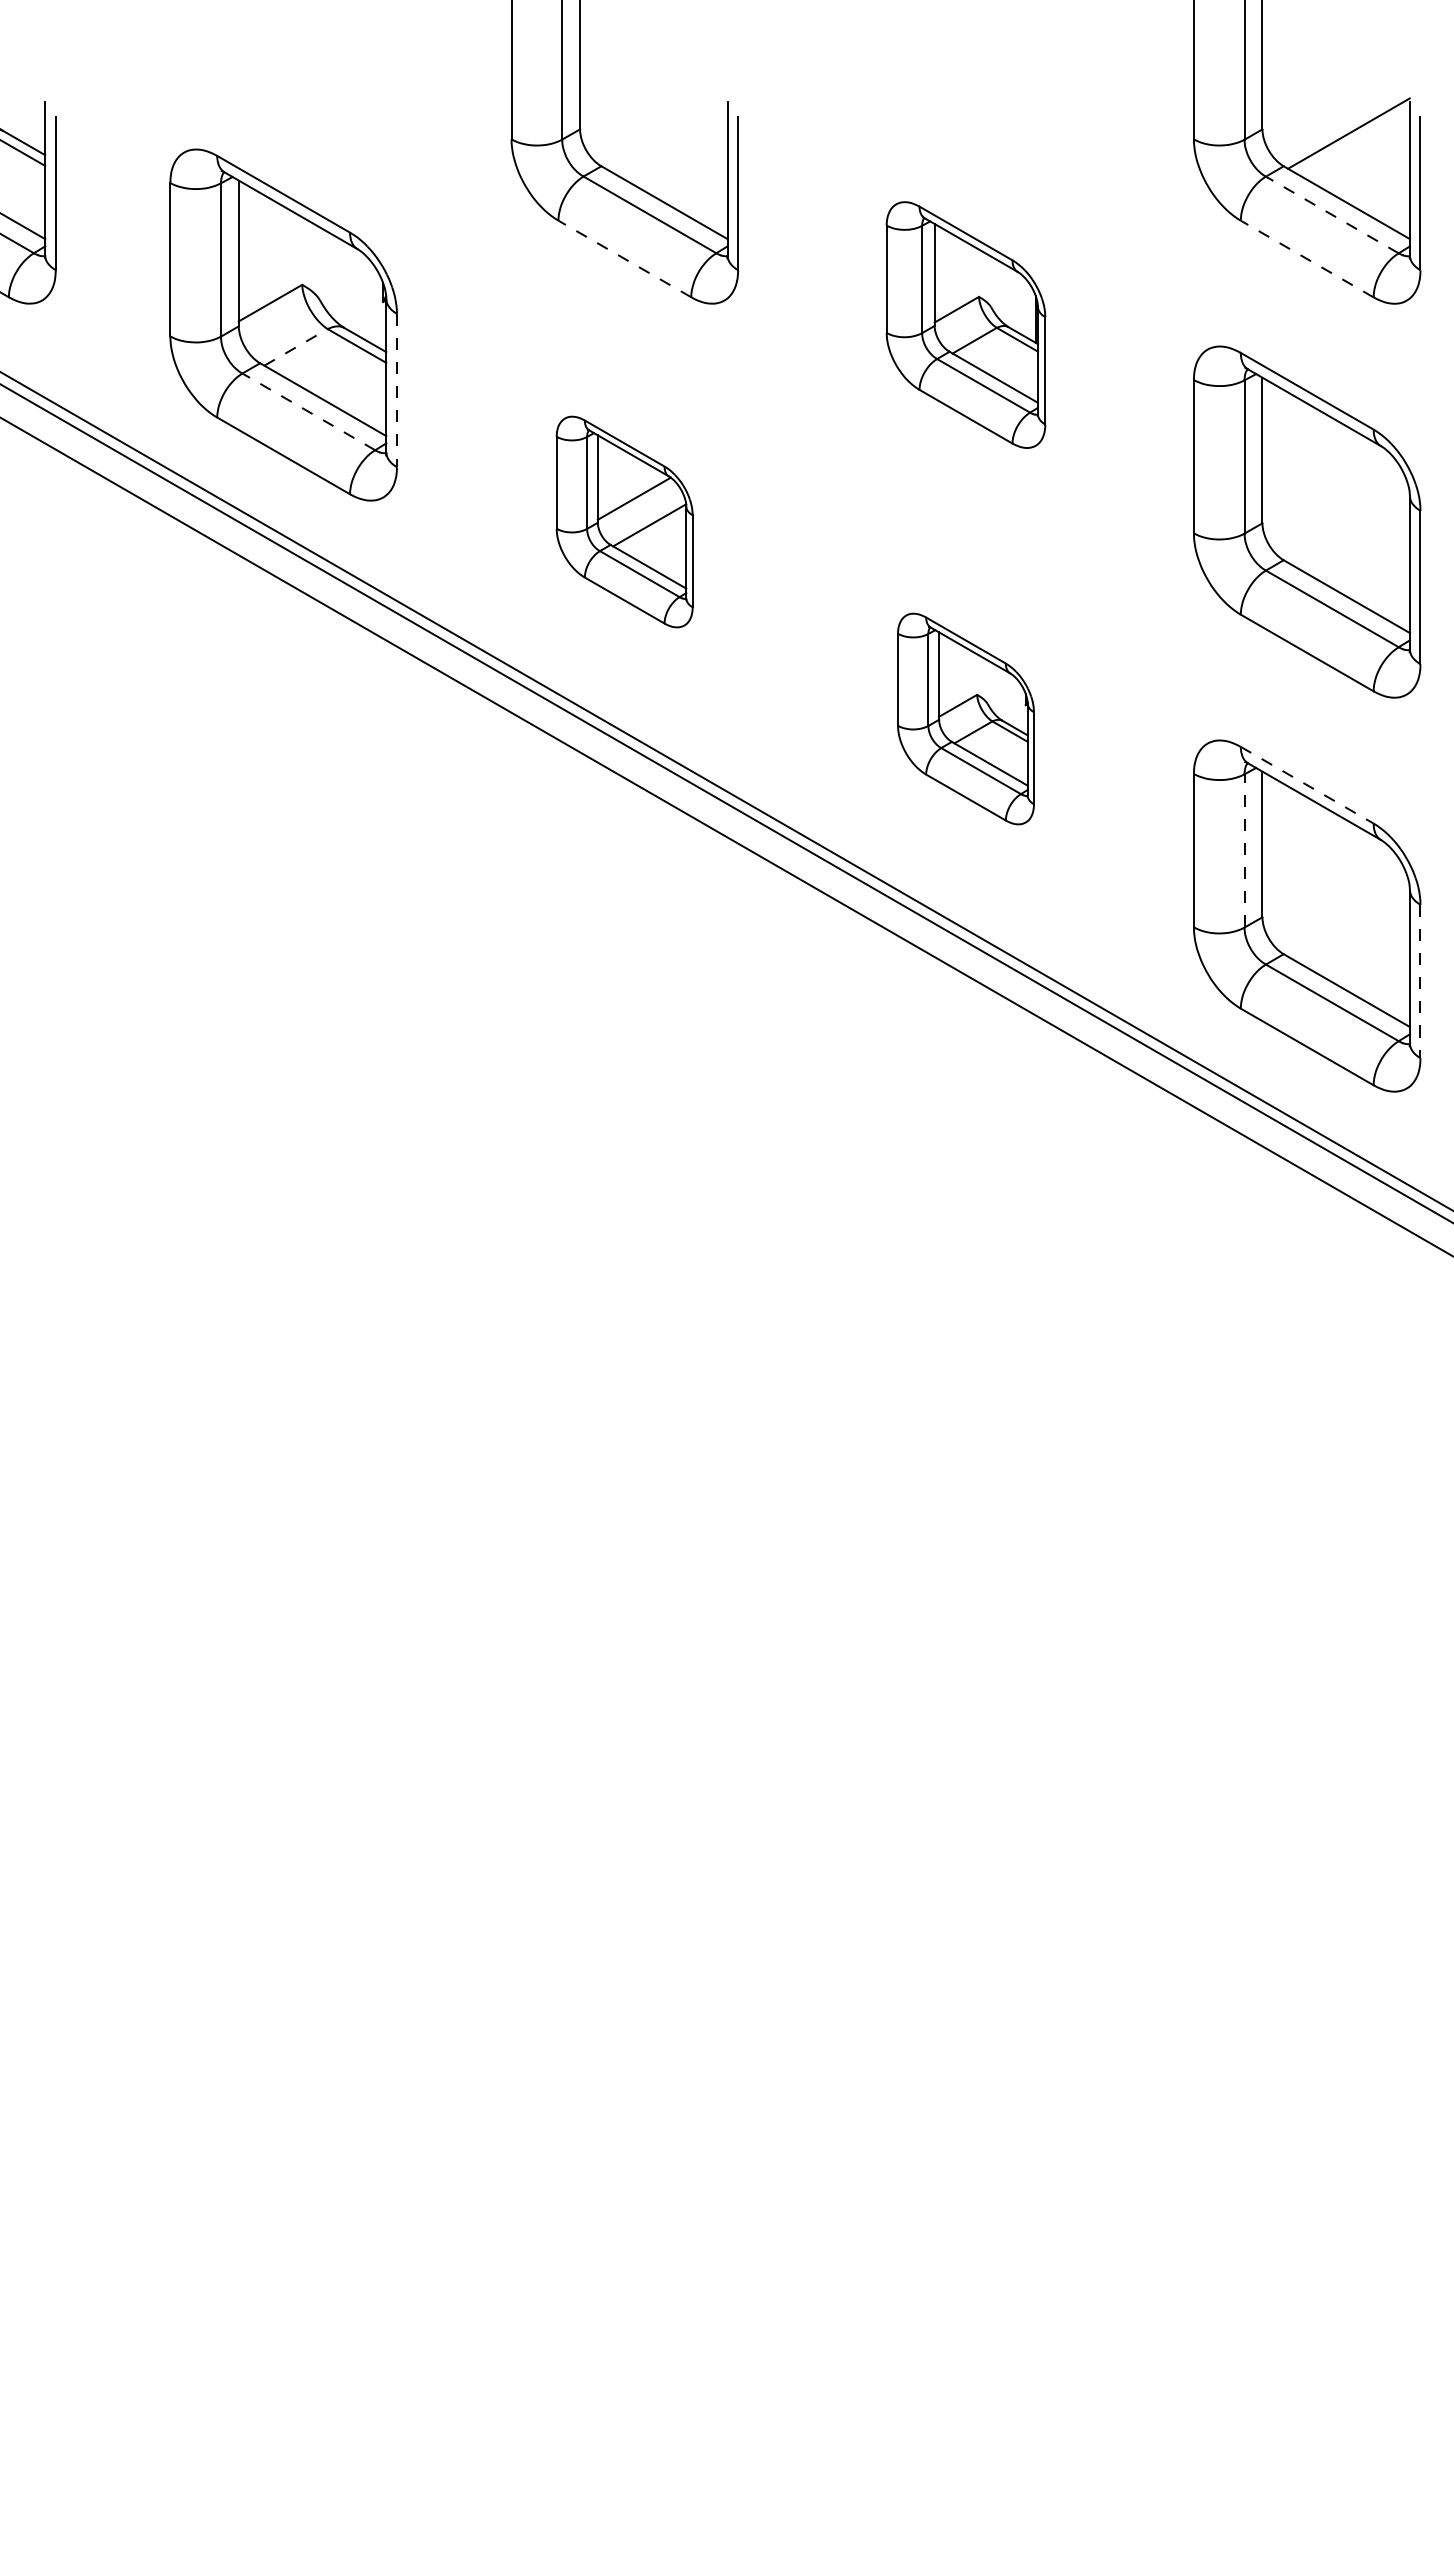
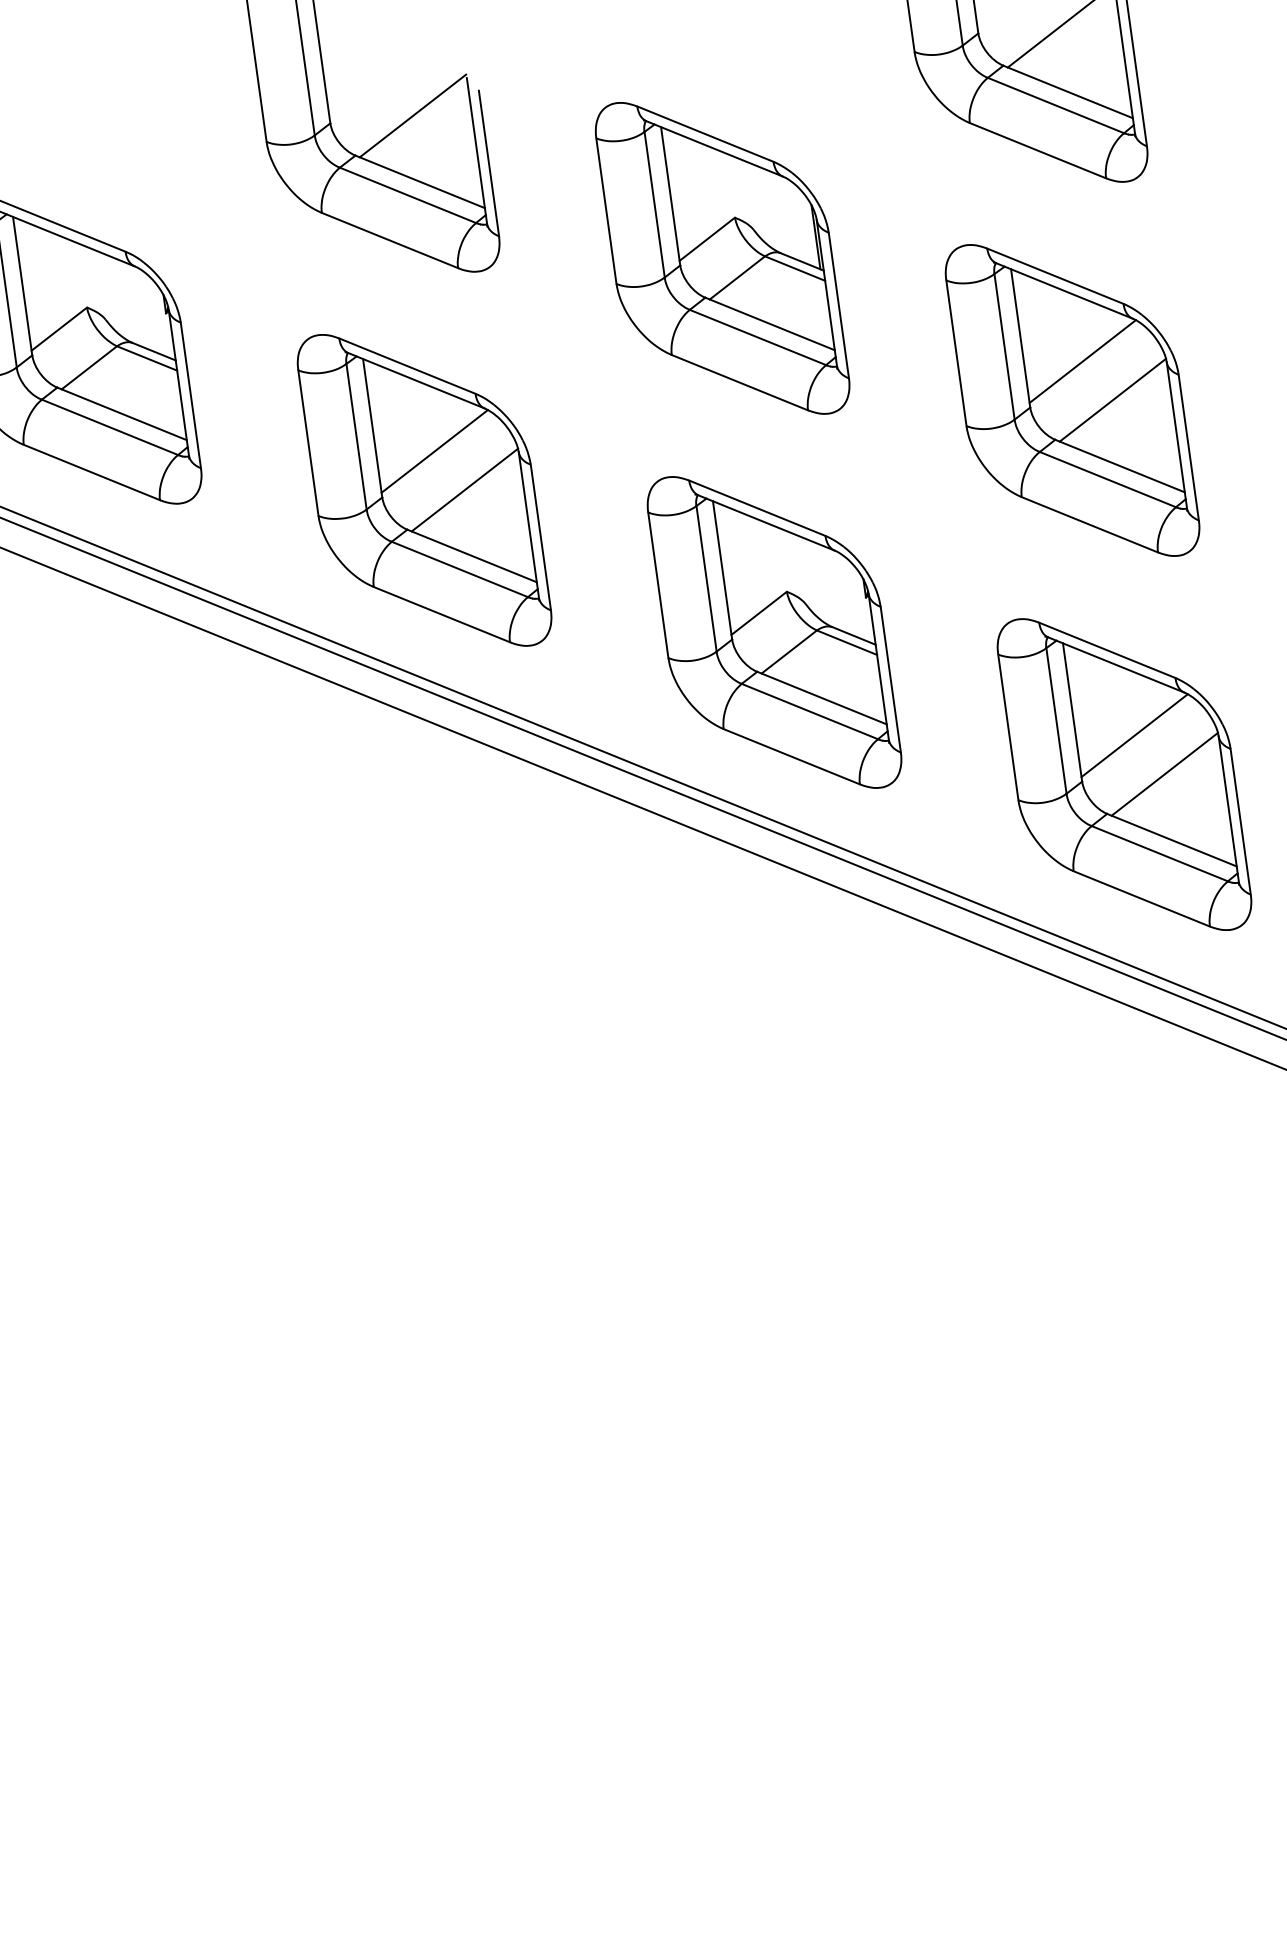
line: (666, 133) -> (412, 115), added
line: (1332, 215) -> (1056, 105), dashed -> solid
line: (624, 258) -> (389, 240), dashed -> solid
line: (1307, 259) -> (1038, 151), dashed -> solid
part: (965, 324) -> (722, 257), size x1.43
line: (296, 347) -> (89, 367), dashed -> solid
line: (396, 390) -> (190, 395), dashed -> solid
line: (308, 411) -> (109, 427), dashed -> solid
line: (1323, 483) -> (1082, 361), added
part: (624, 521) -> (424, 489), size x1.67
line: (1348, 527) -> (1112, 400), added
part: (965, 718) -> (773, 632), size x1.67
line: (1307, 785) -> (1107, 650), dashed -> solid
line: (1244, 850) -> (1056, 720), dashed -> solid
line: (1323, 877) -> (1134, 735), added
line: (1348, 921) -> (1164, 774), added
line: (1420, 981) -> (1240, 821), dashed -> solid

